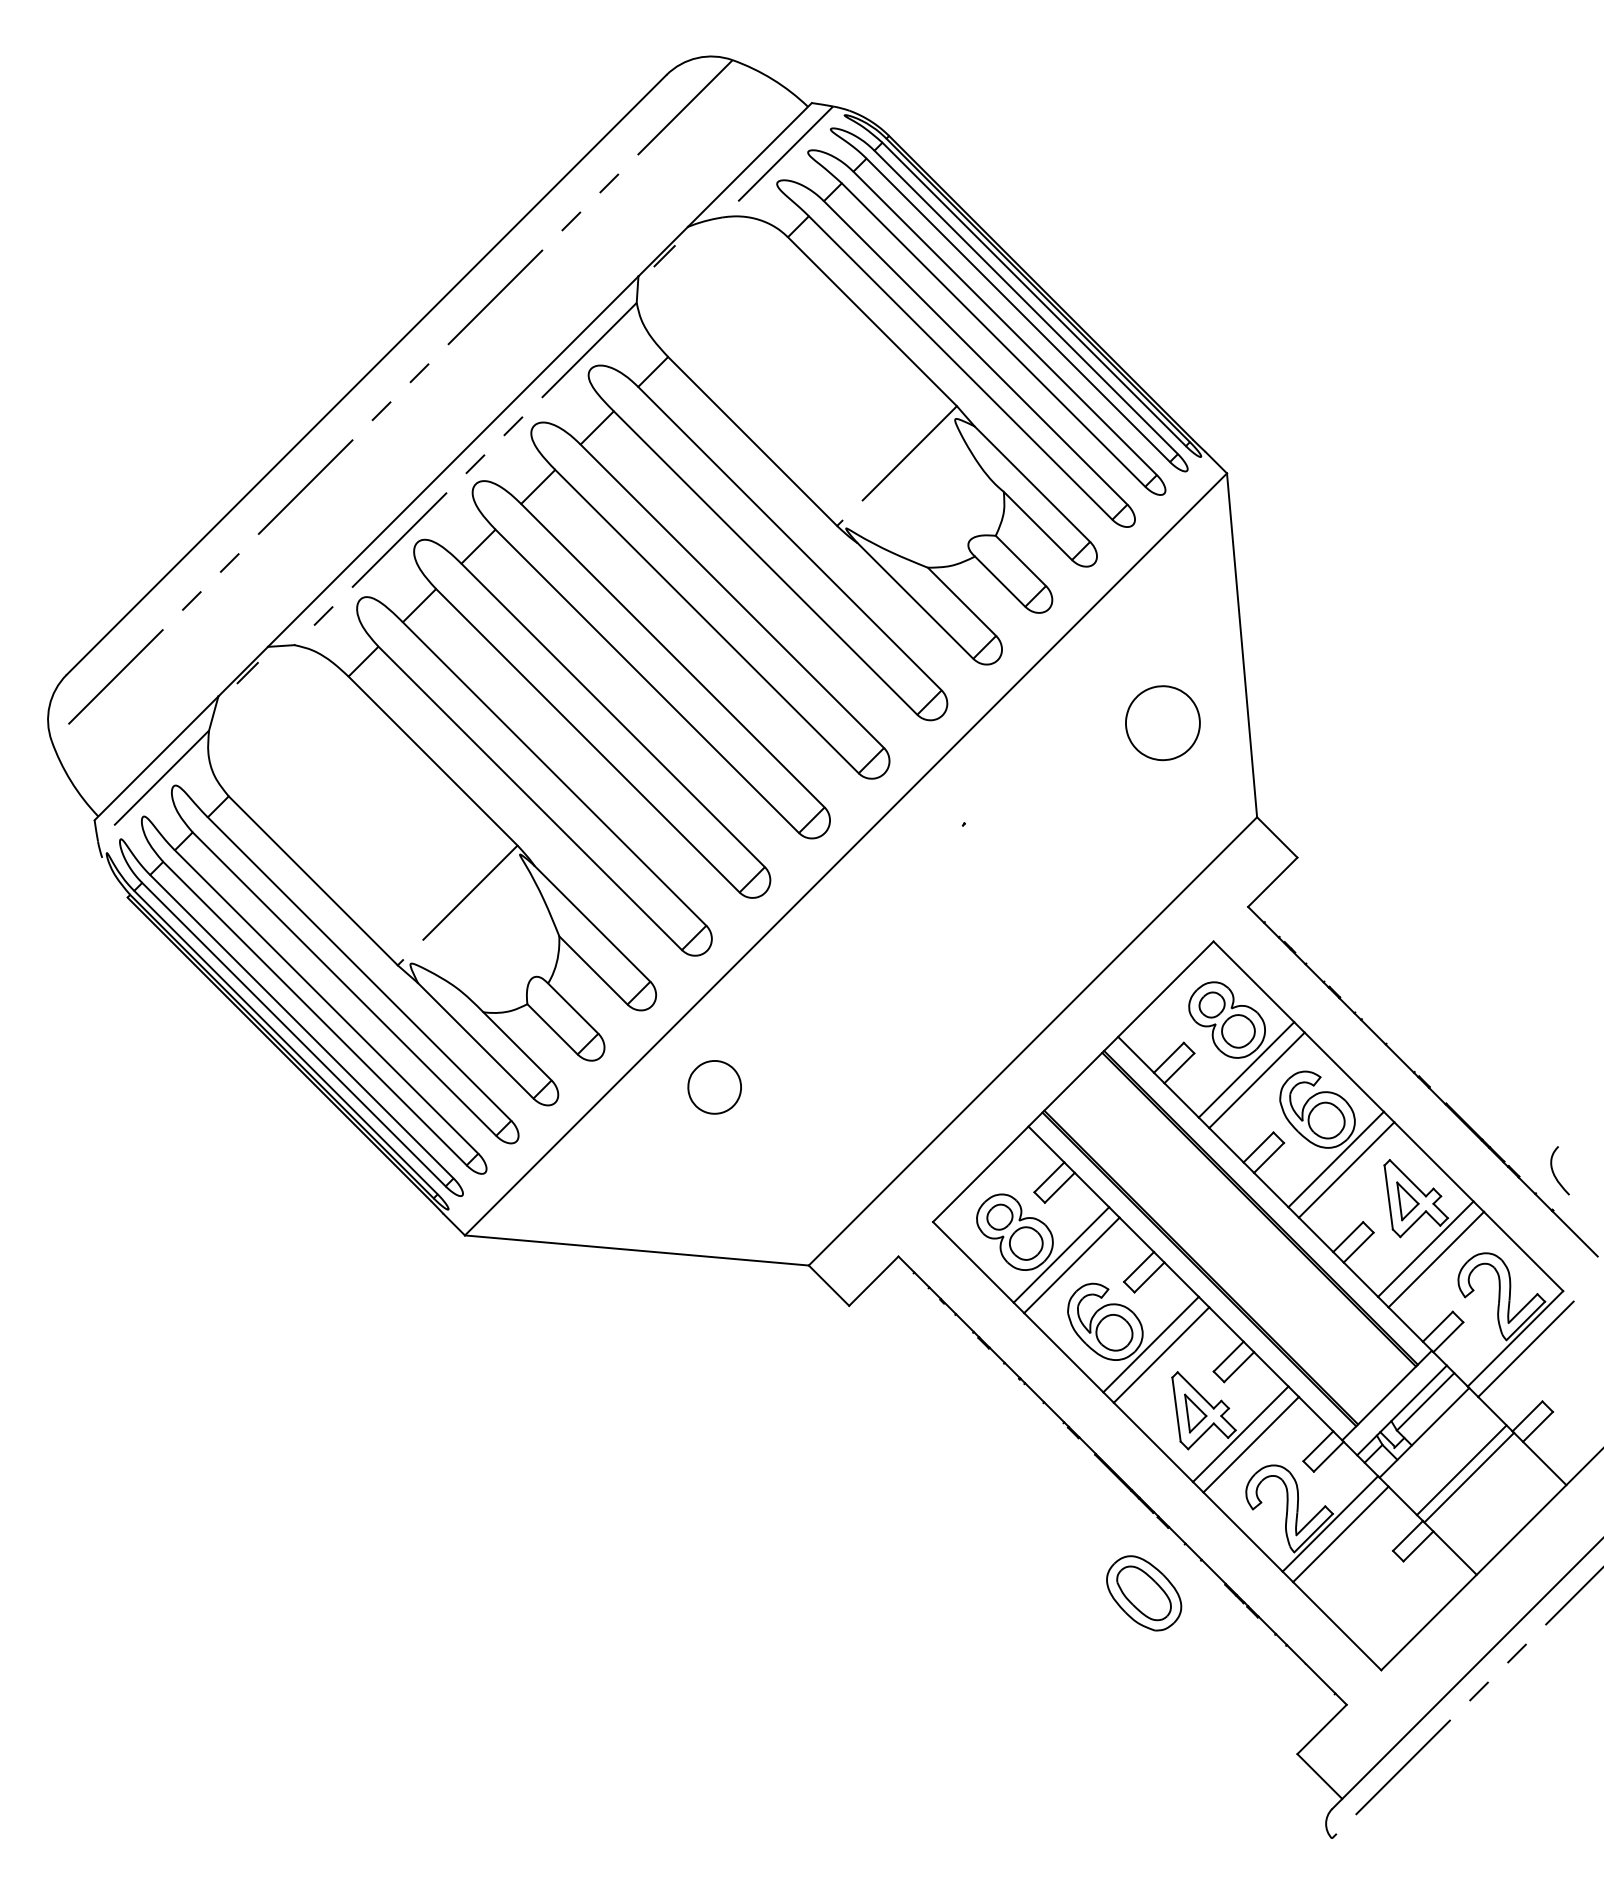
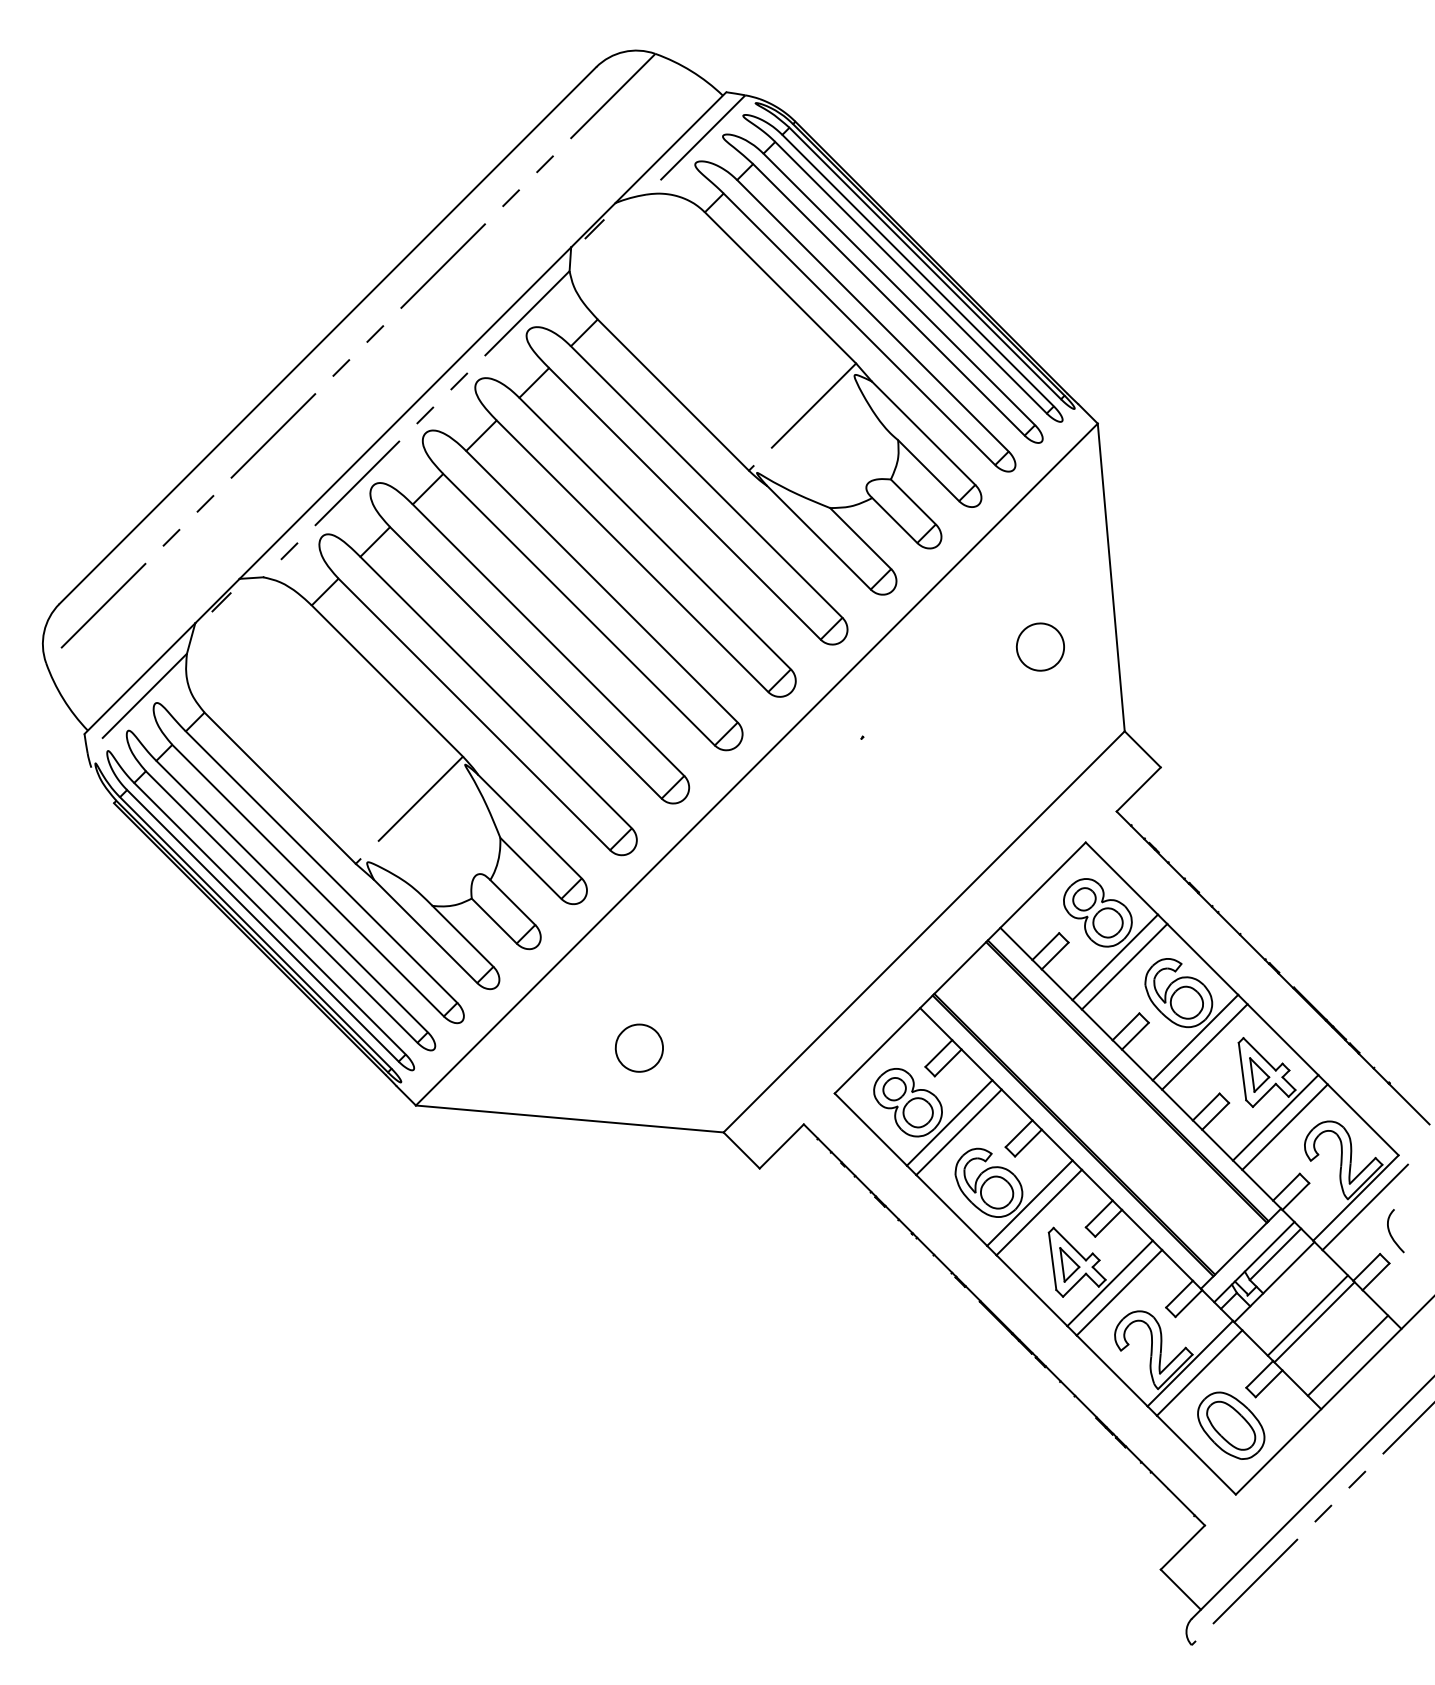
part: (1162, 722) -> (1040, 646), size x0.71
part: (714, 1087) -> (639, 1048), moved
curve: (1554, 1172) -> (1390, 1232), moved
line: (1506, 1514) -> (1347, 1355), added
part: (1144, 1593) -> (1231, 1425), moved

